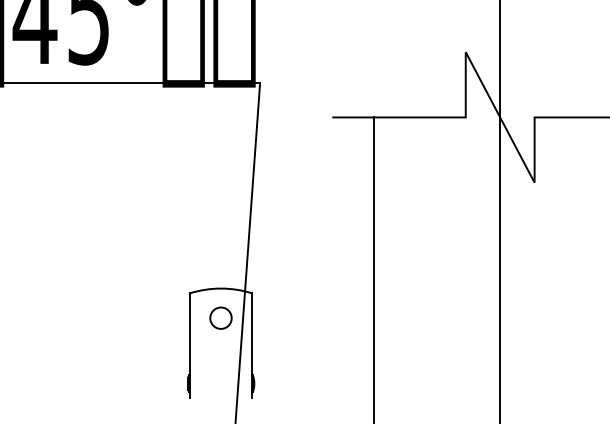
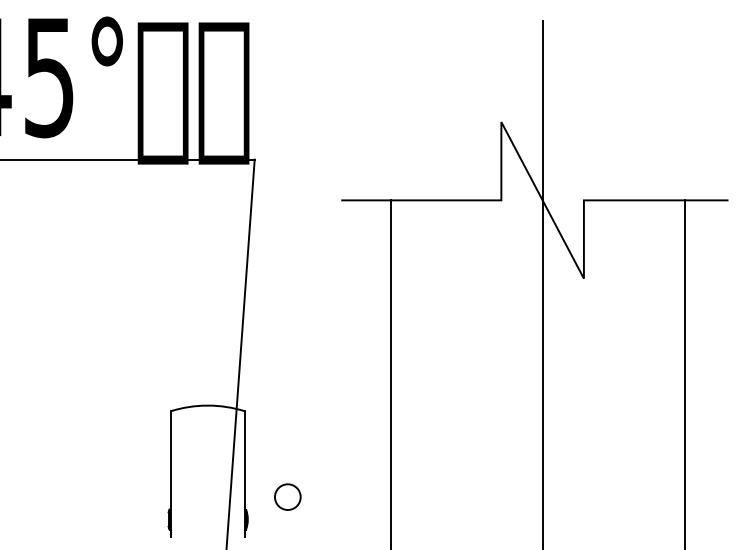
circle: (220, 317) -> (287, 496), moved

